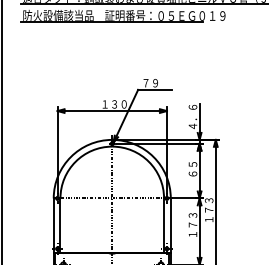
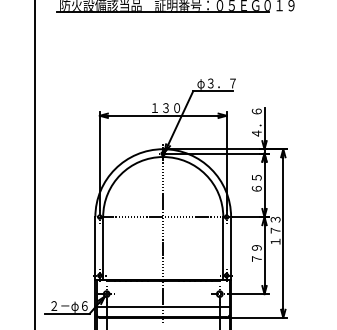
text: (158, 83) -> (216, 83), ７９ -> φ３．７
text: (192, 224) -> (256, 247), １７３ -> ７９

